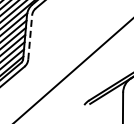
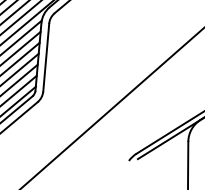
line: (30, 37) -> (46, 57), dashed -> solid

